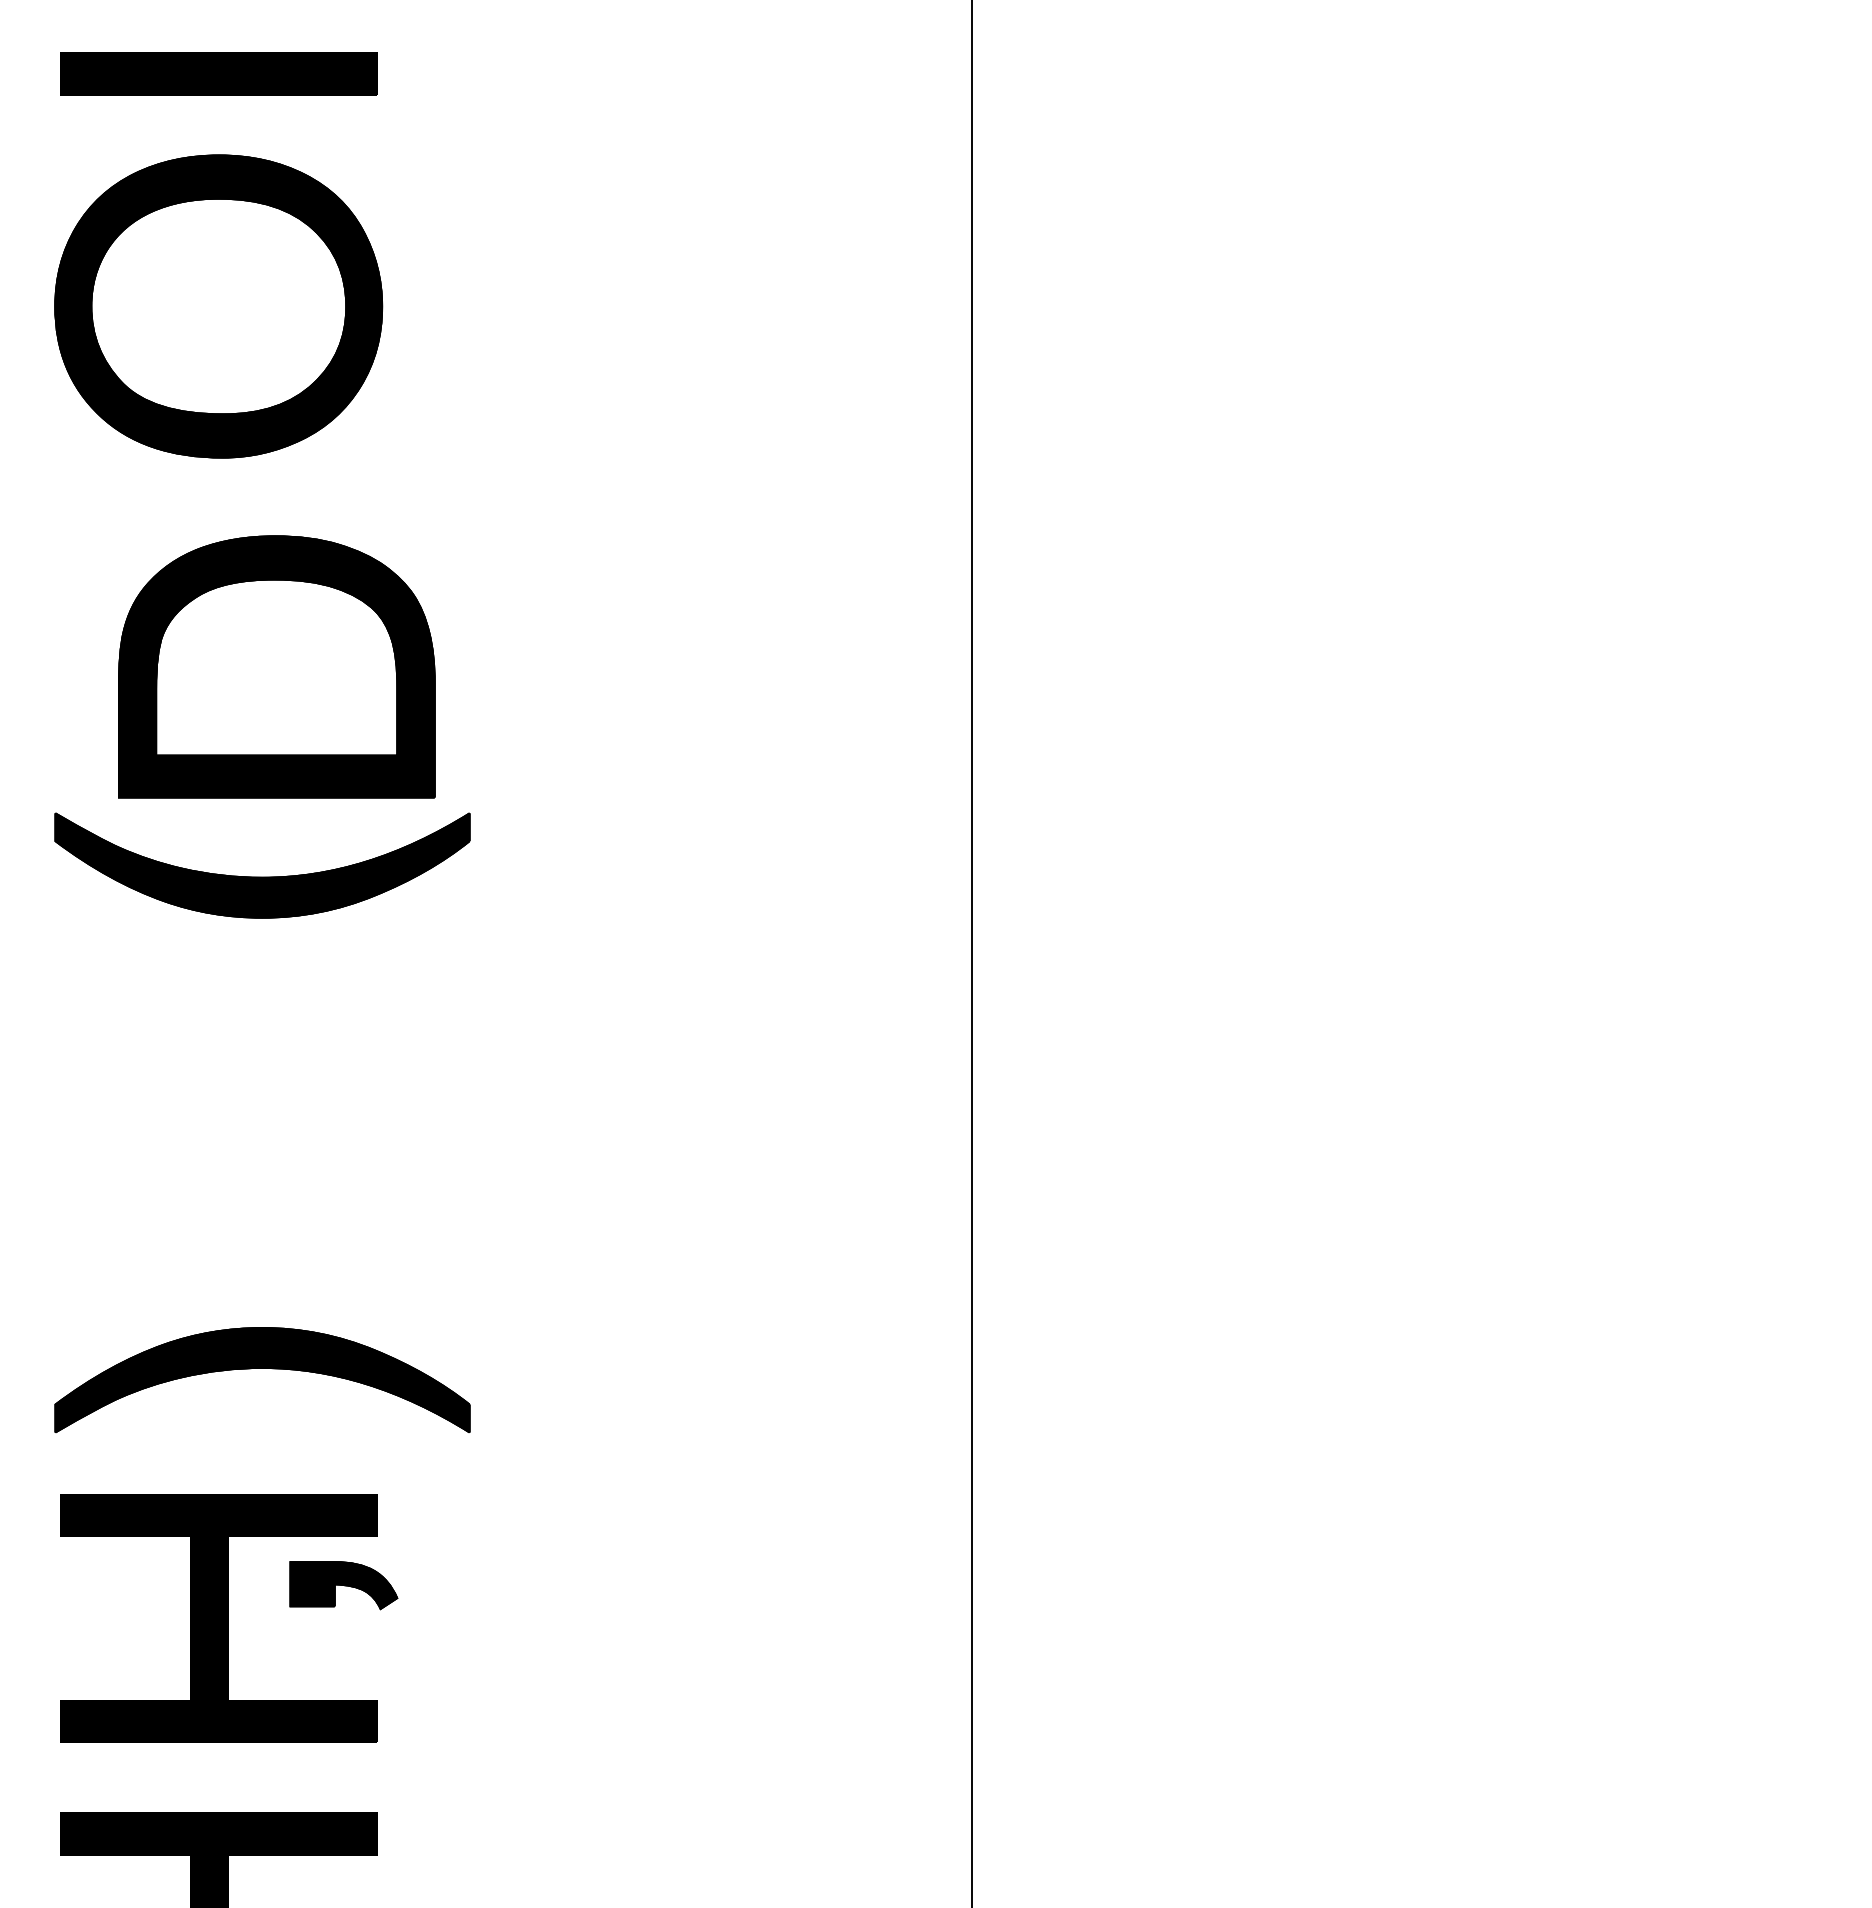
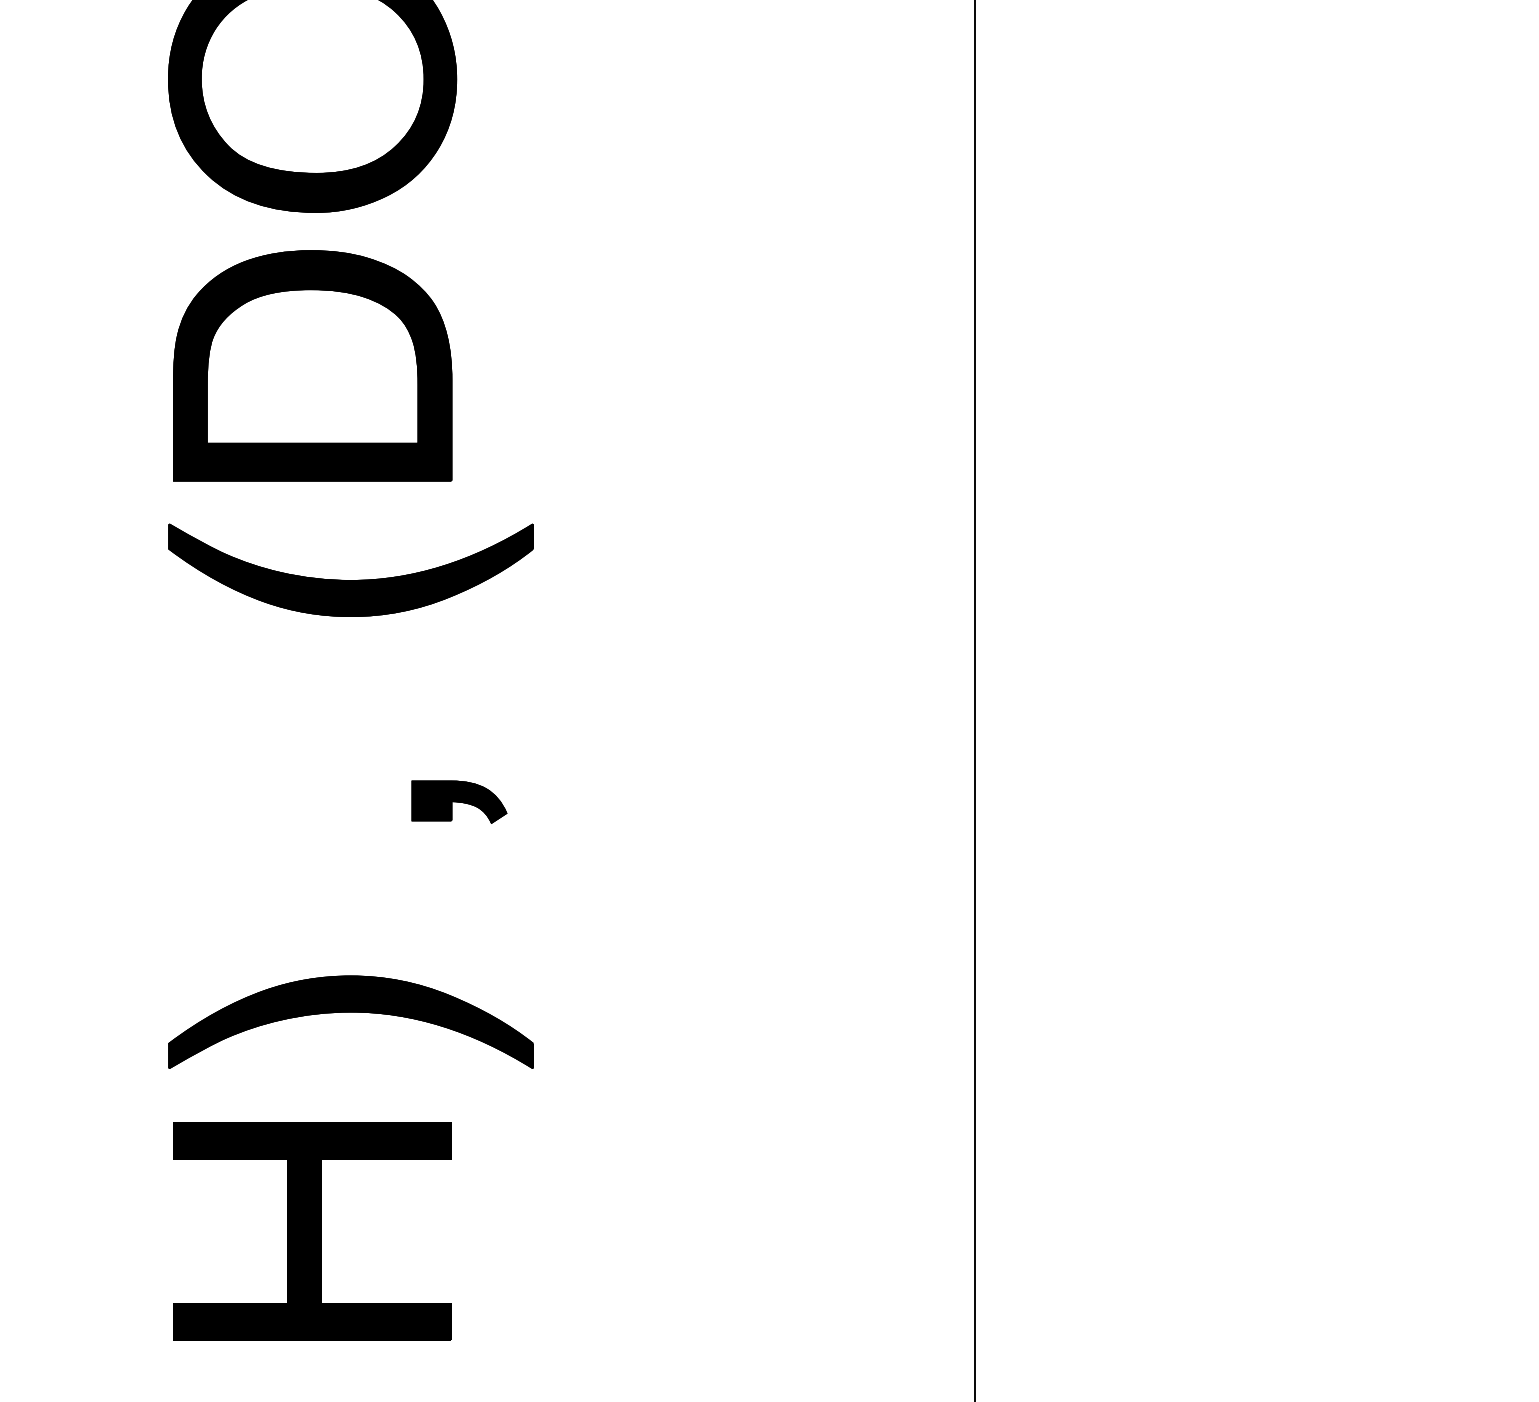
part: (276, 666) -> (312, 365), moved
part: (343, 1585) -> (459, 802), moved

